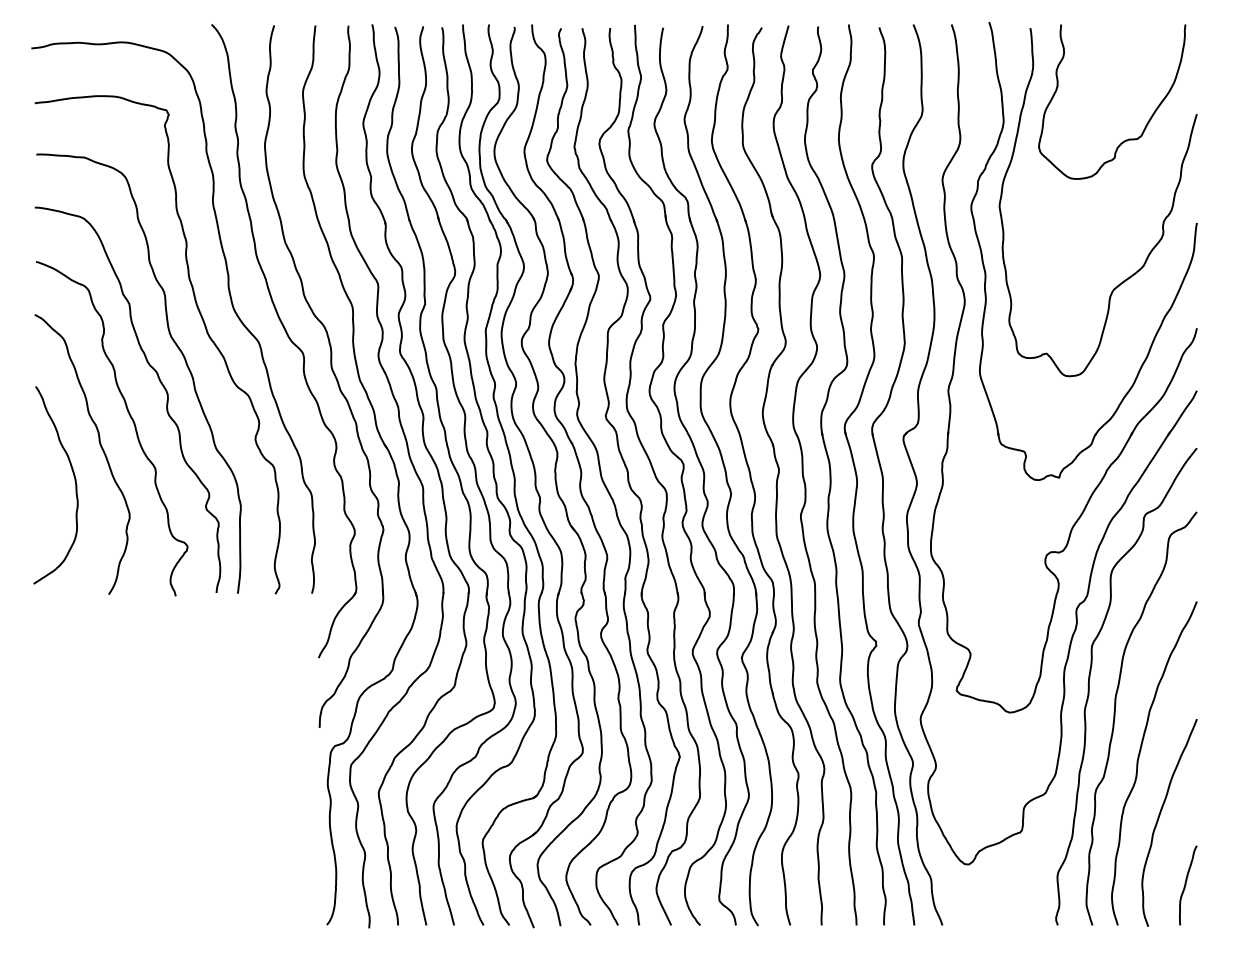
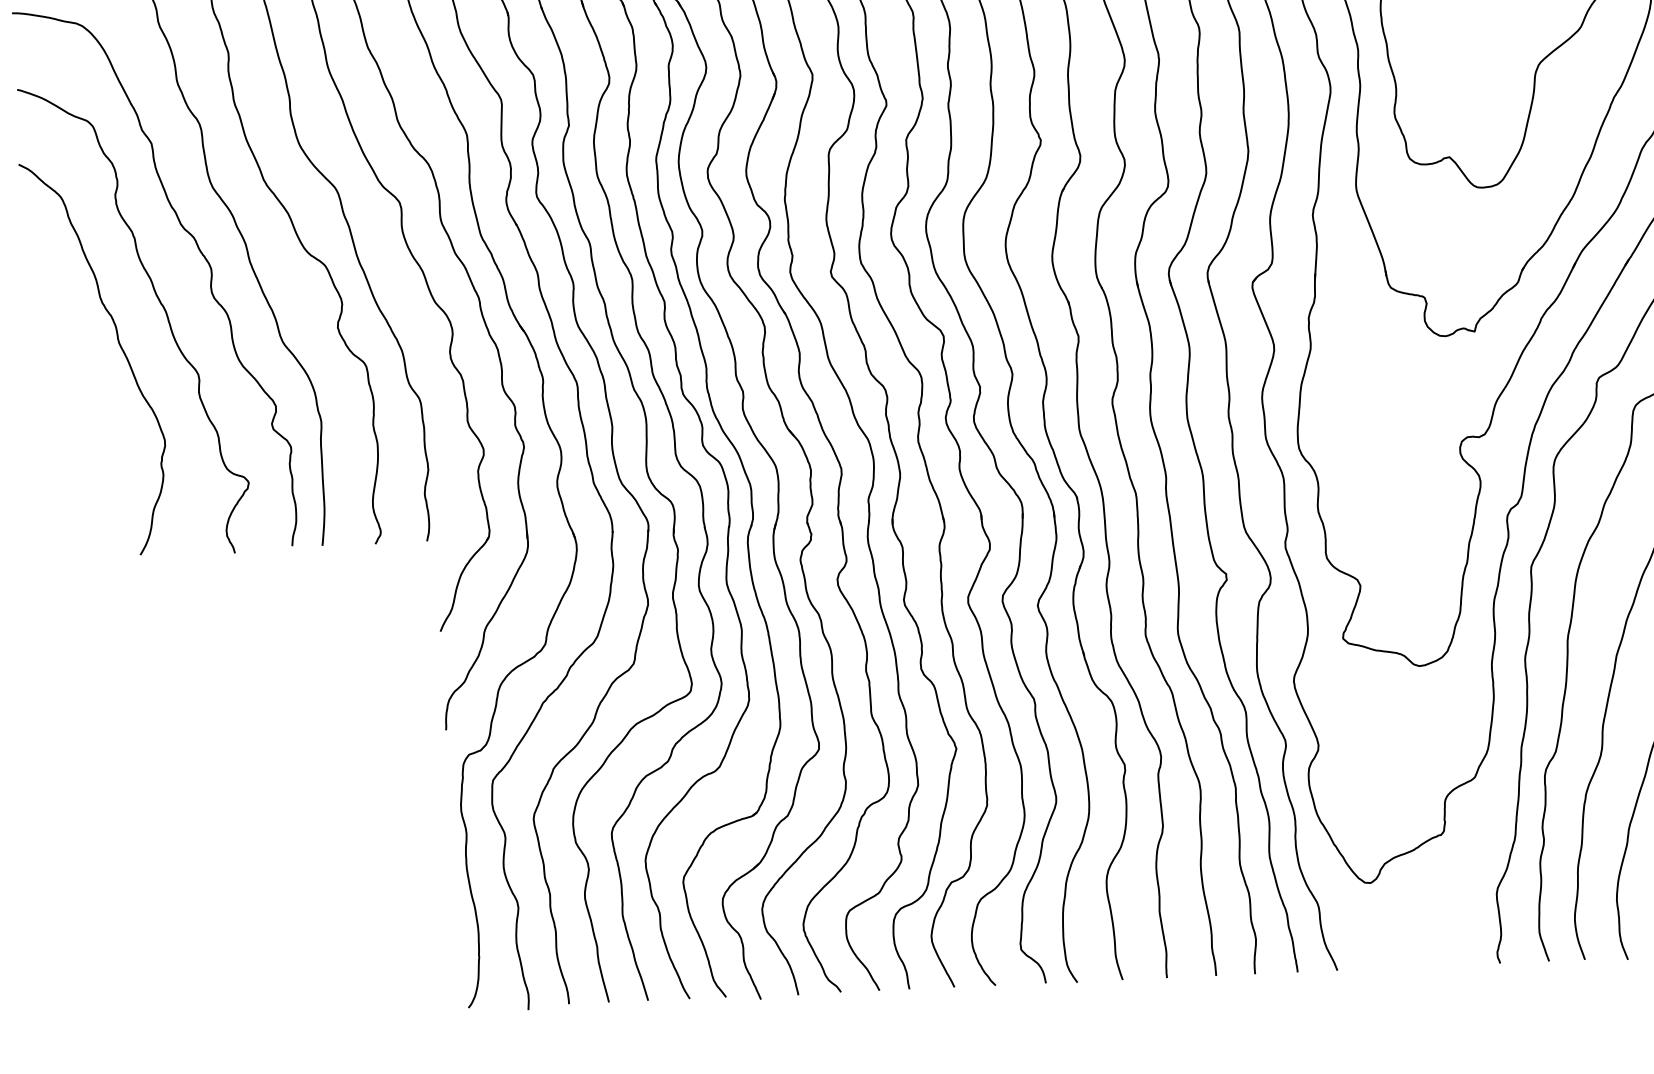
curve: (74, 481) -> (84, 397), removed

